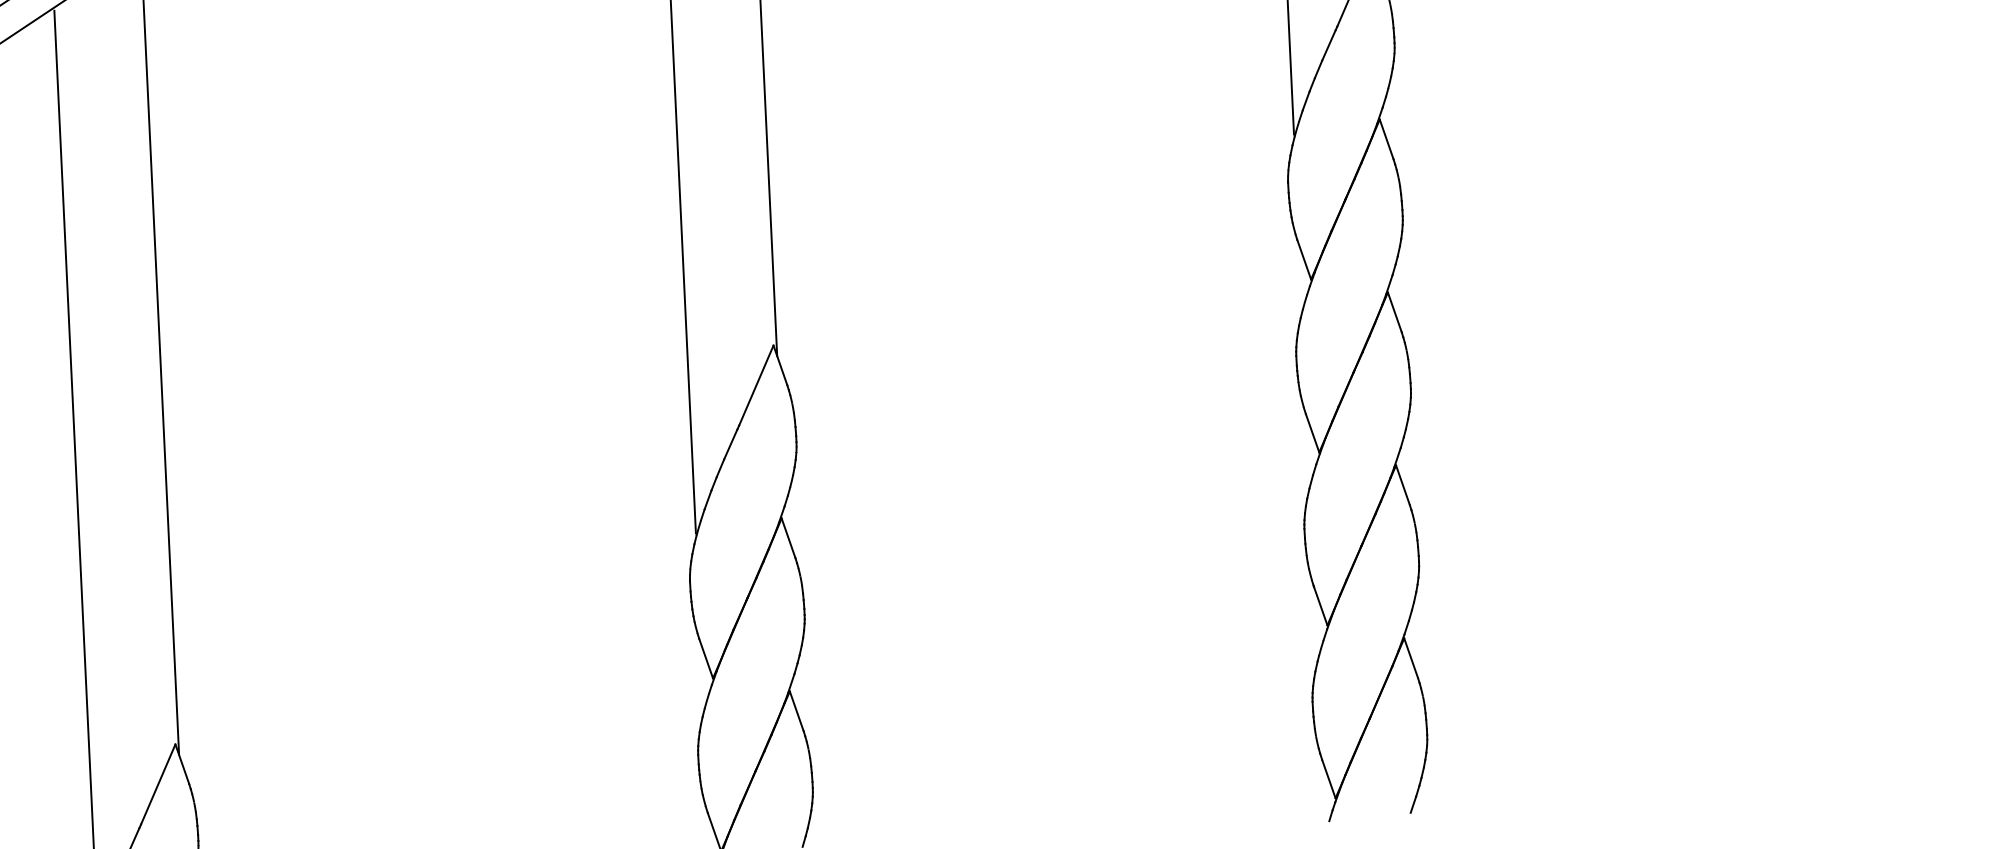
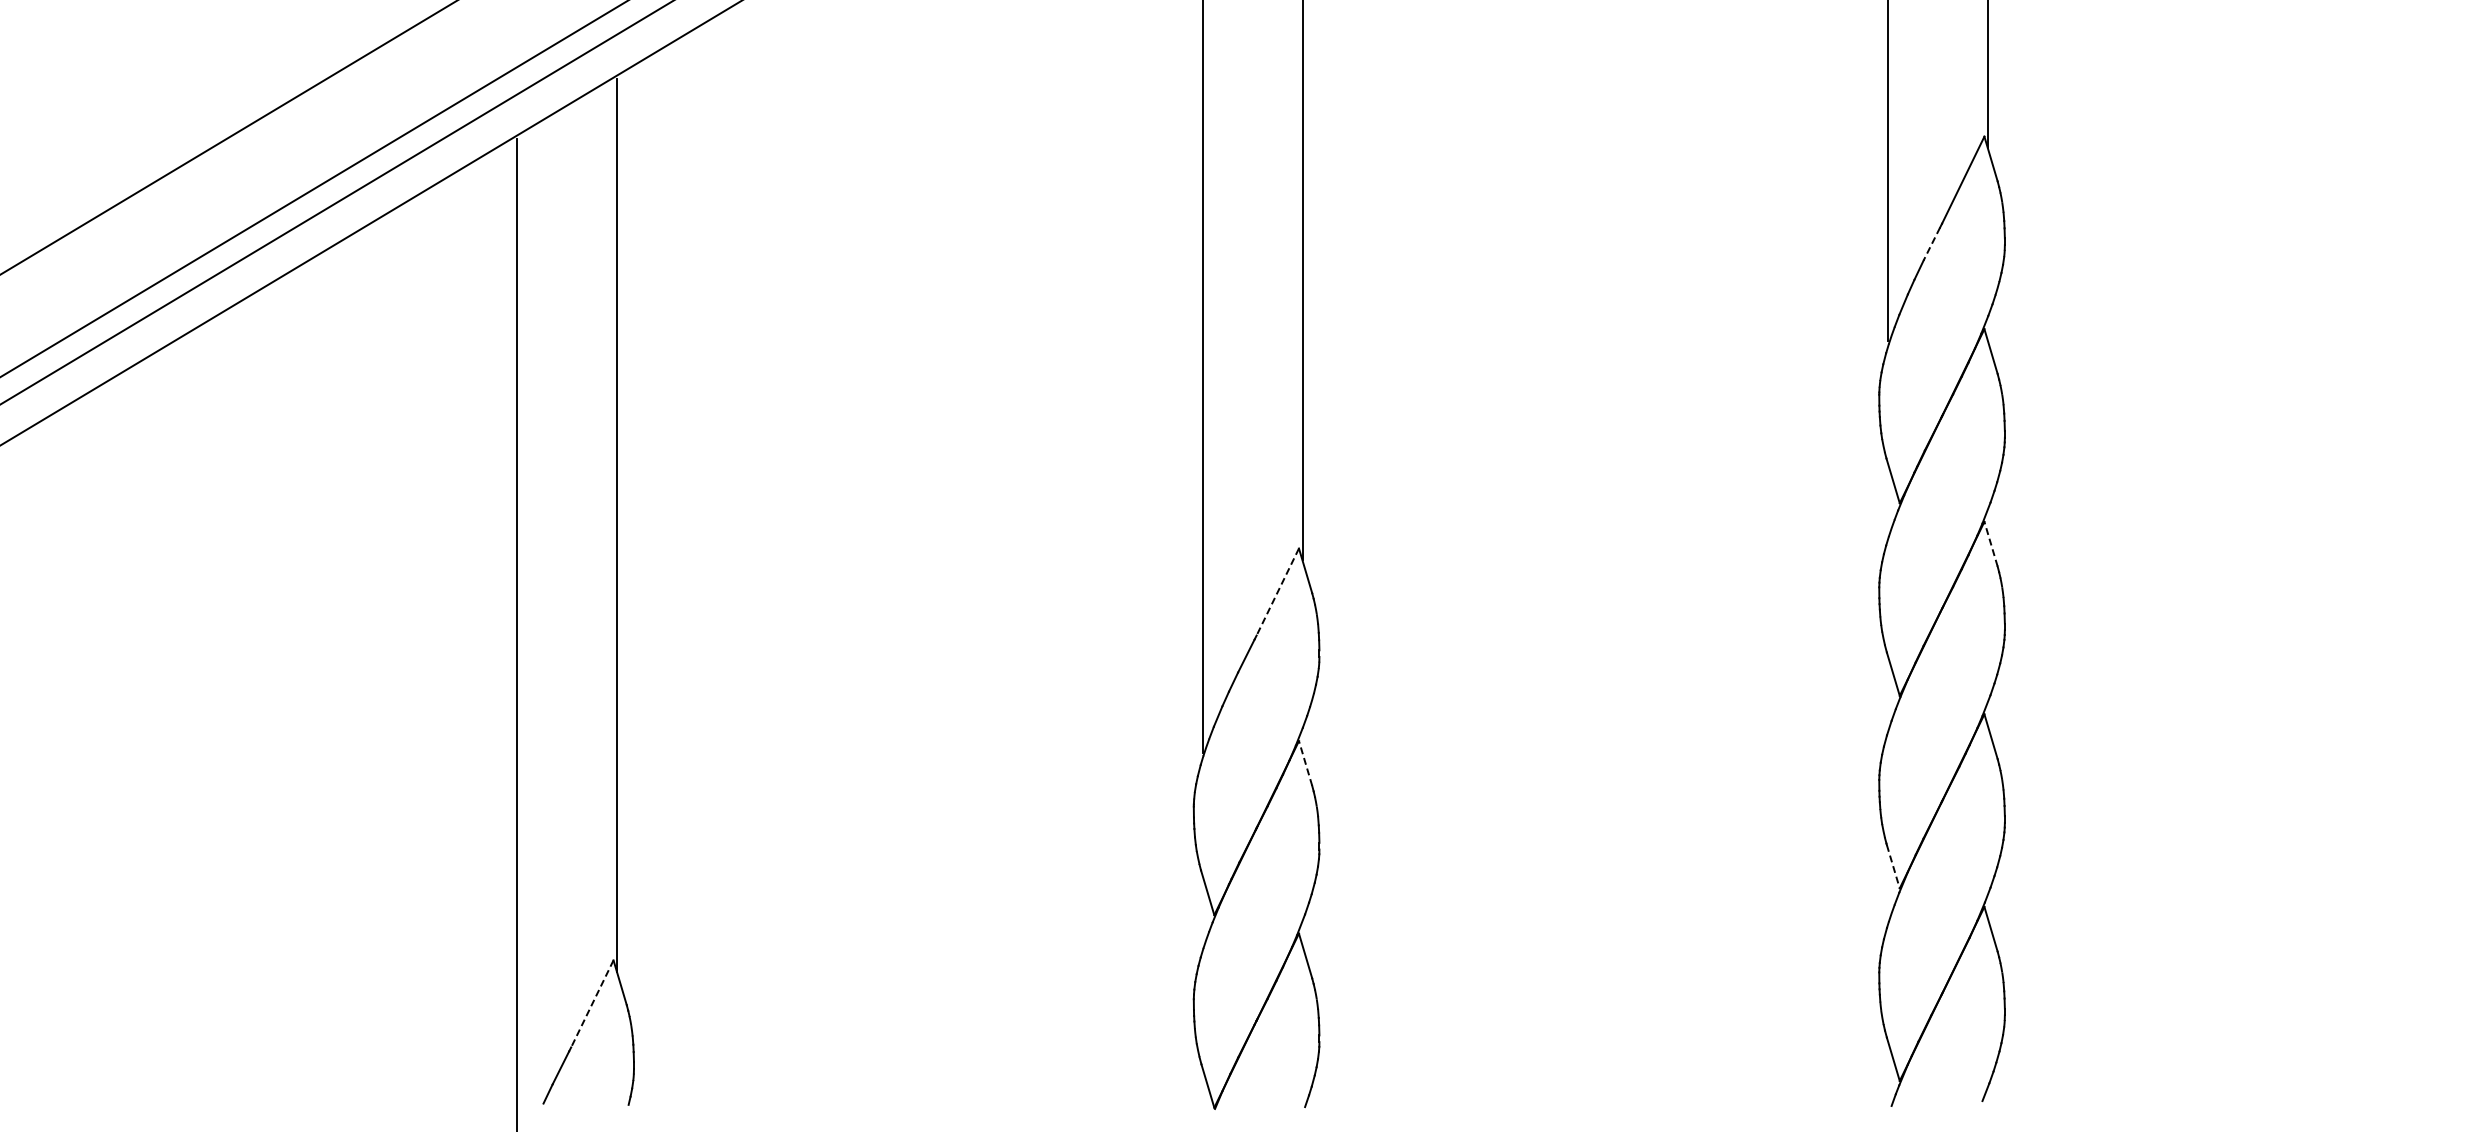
line: (1328, 45) -> (1931, 244), solid -> dashed
line: (1394, 311) -> (1990, 543), solid -> dashed
line: (756, 385) -> (1277, 592), solid -> dashed
line: (788, 537) -> (1305, 762), solid -> dashed
line: (1320, 605) -> (1893, 866), solid -> dashed
line: (158, 784) -> (592, 1004), solid -> dashed

